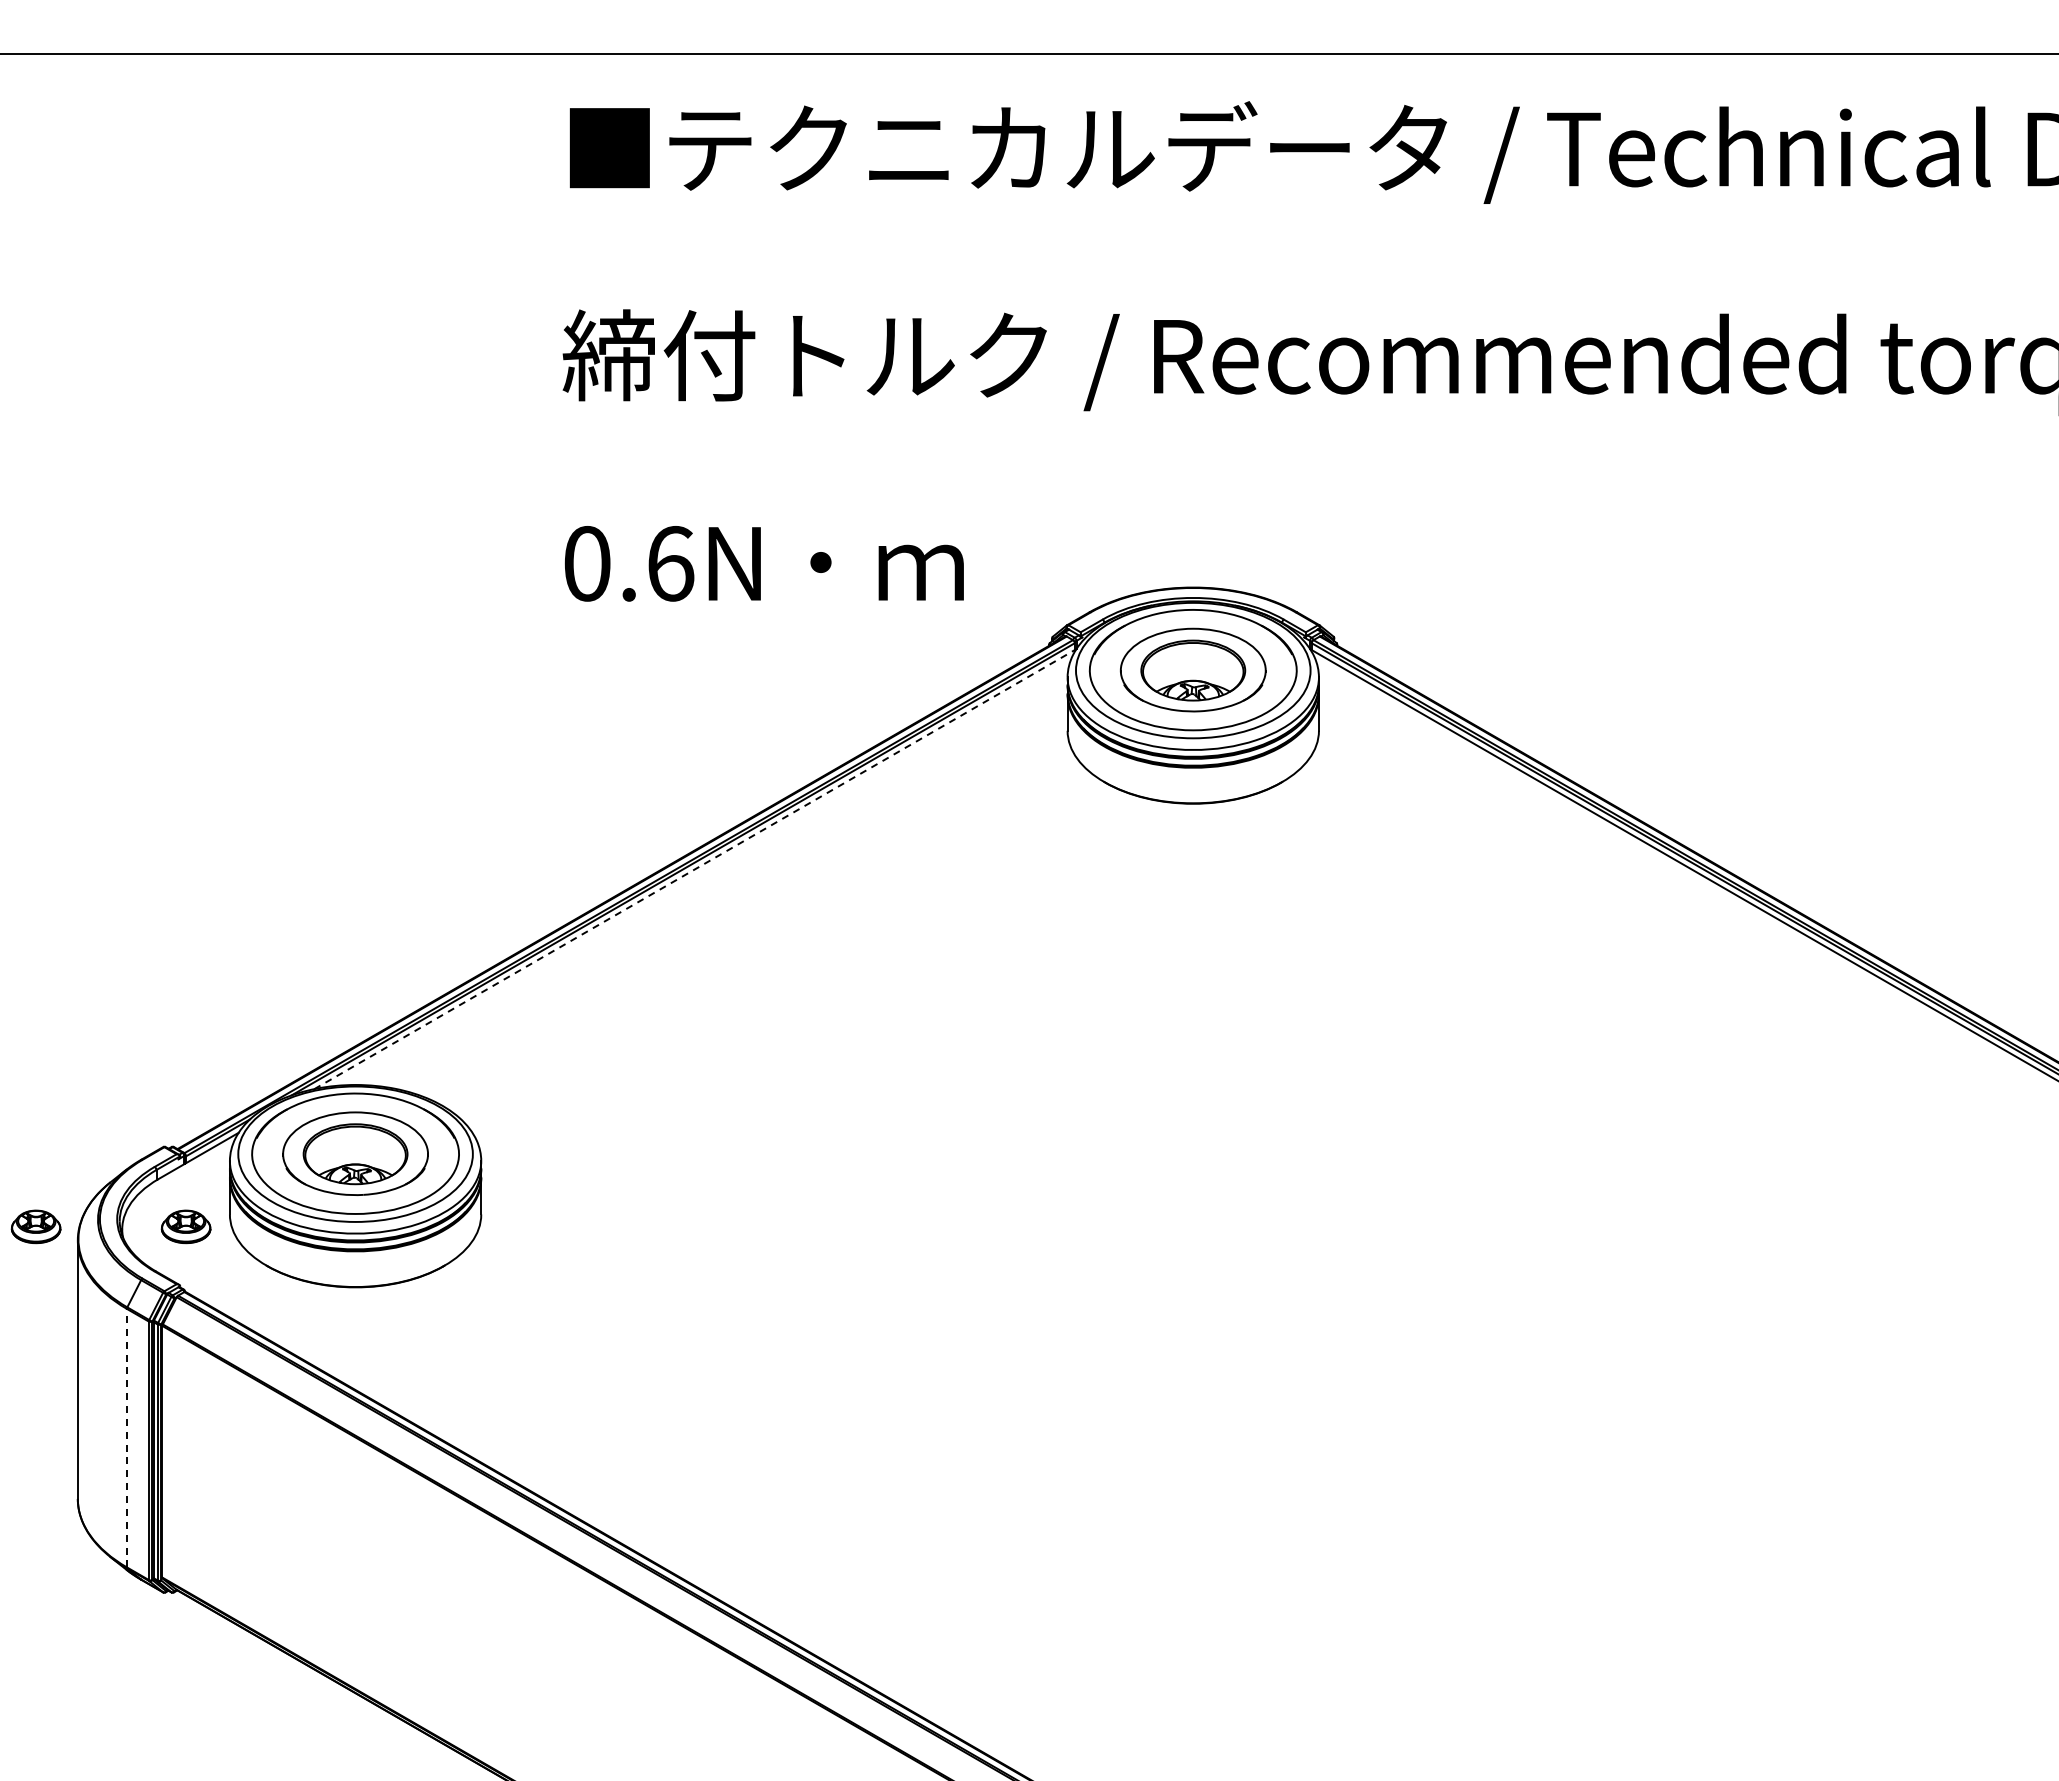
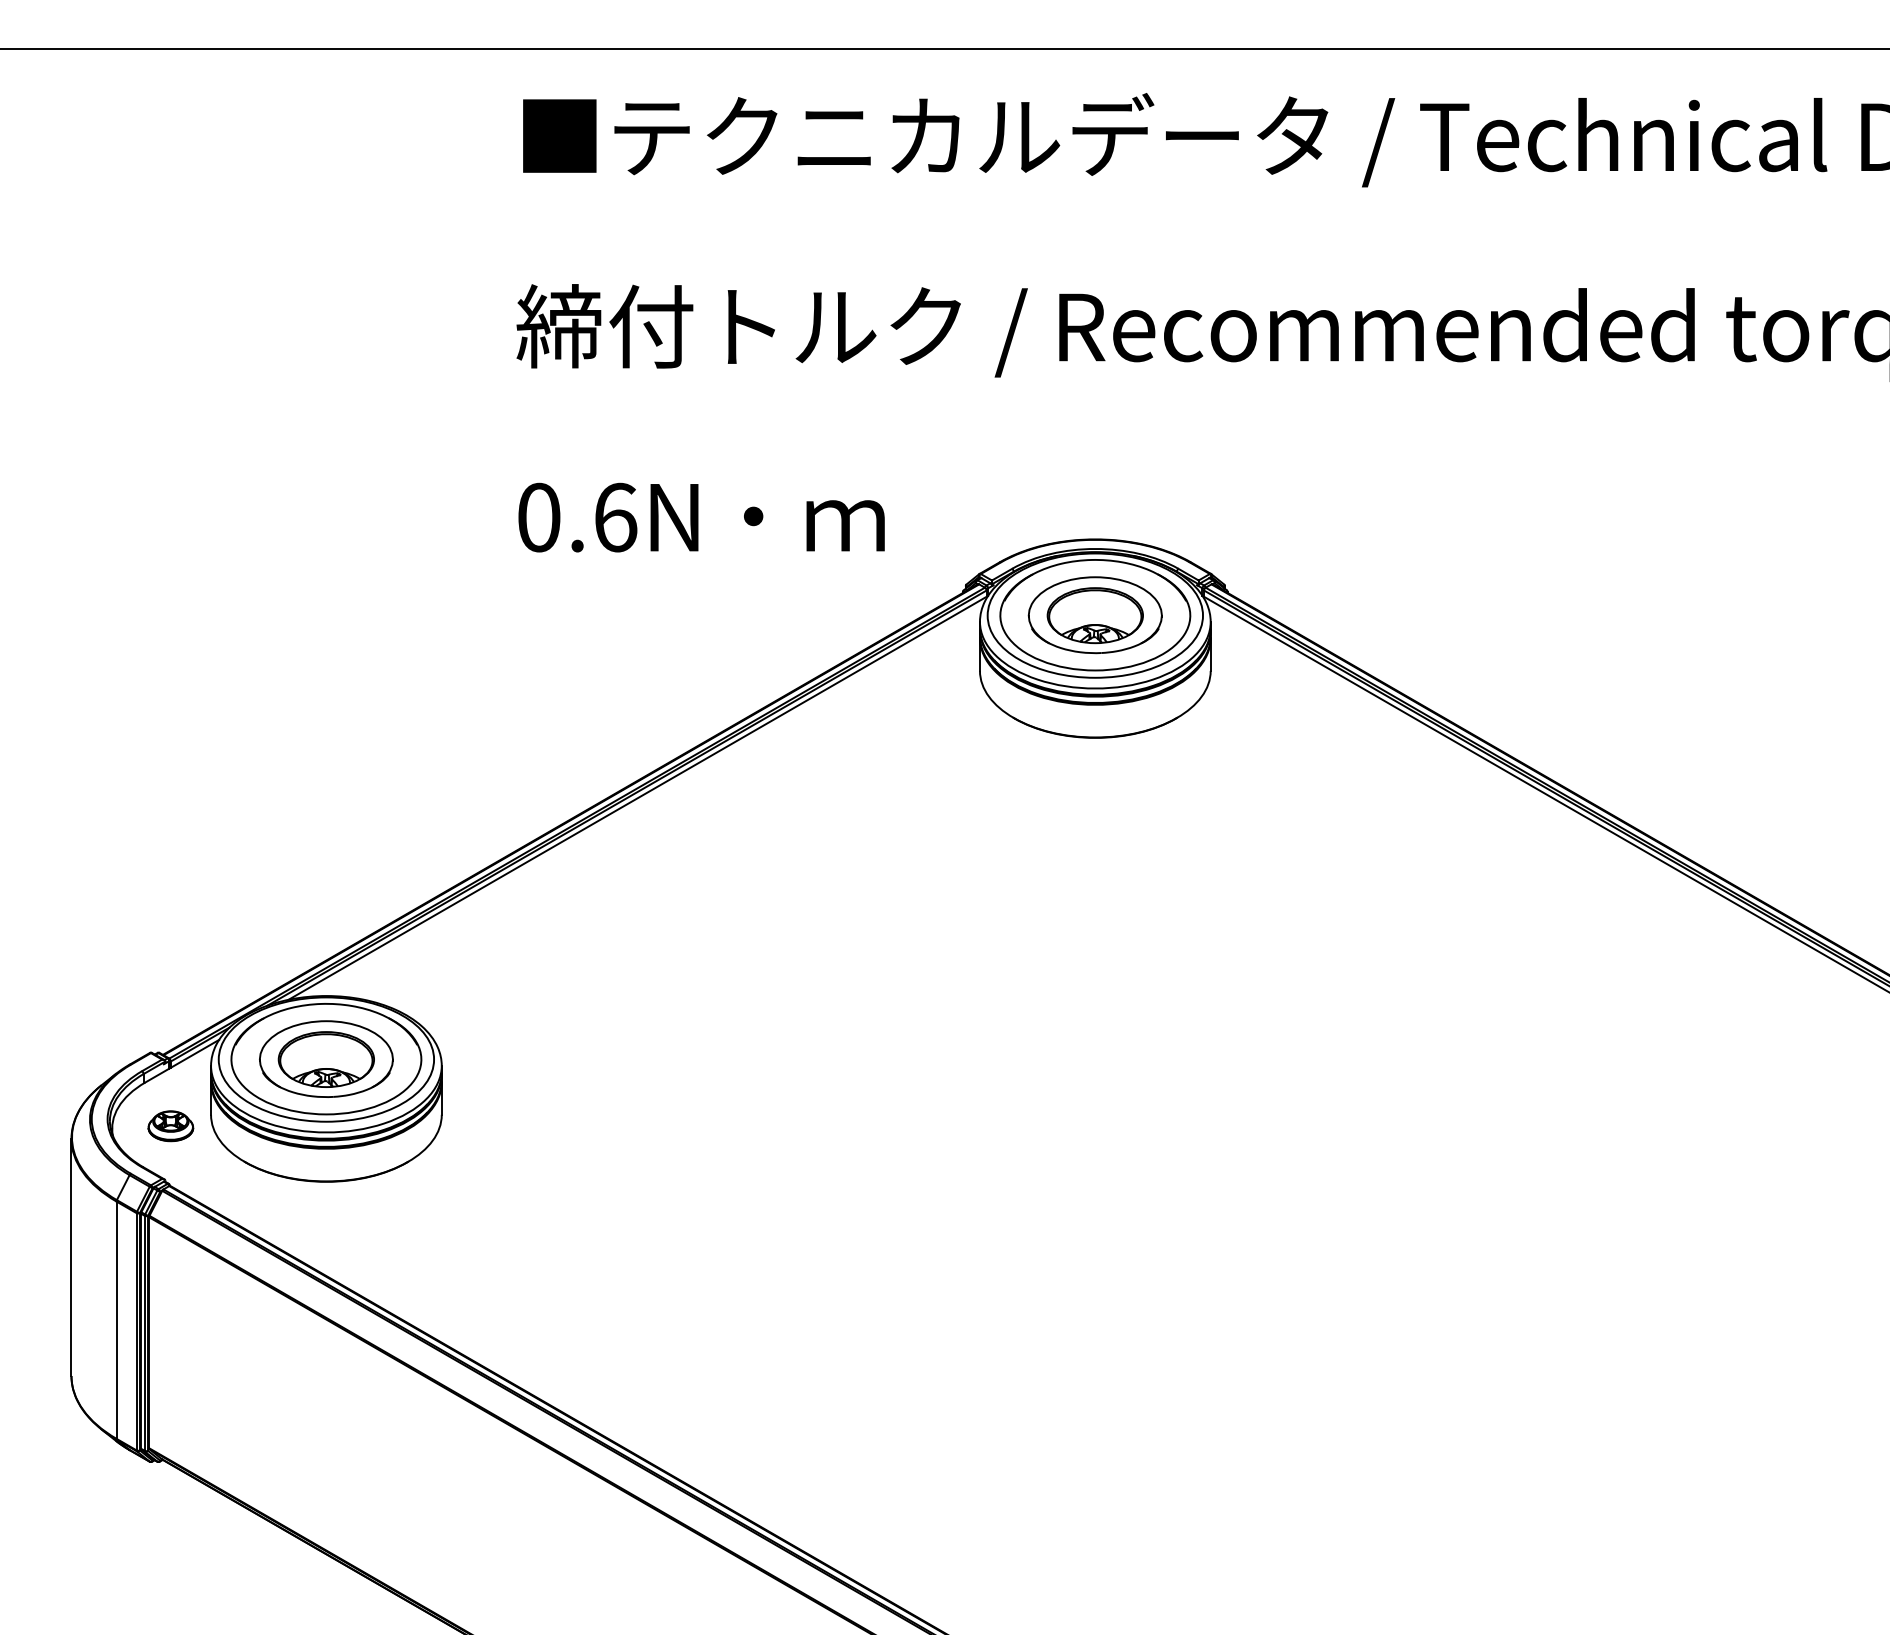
line: (695, 869) -> (638, 798), dashed -> solid
part: (35, 1226) -> (32, 1125), removed
line: (126, 1437) -> (116, 1319), dashed -> solid

